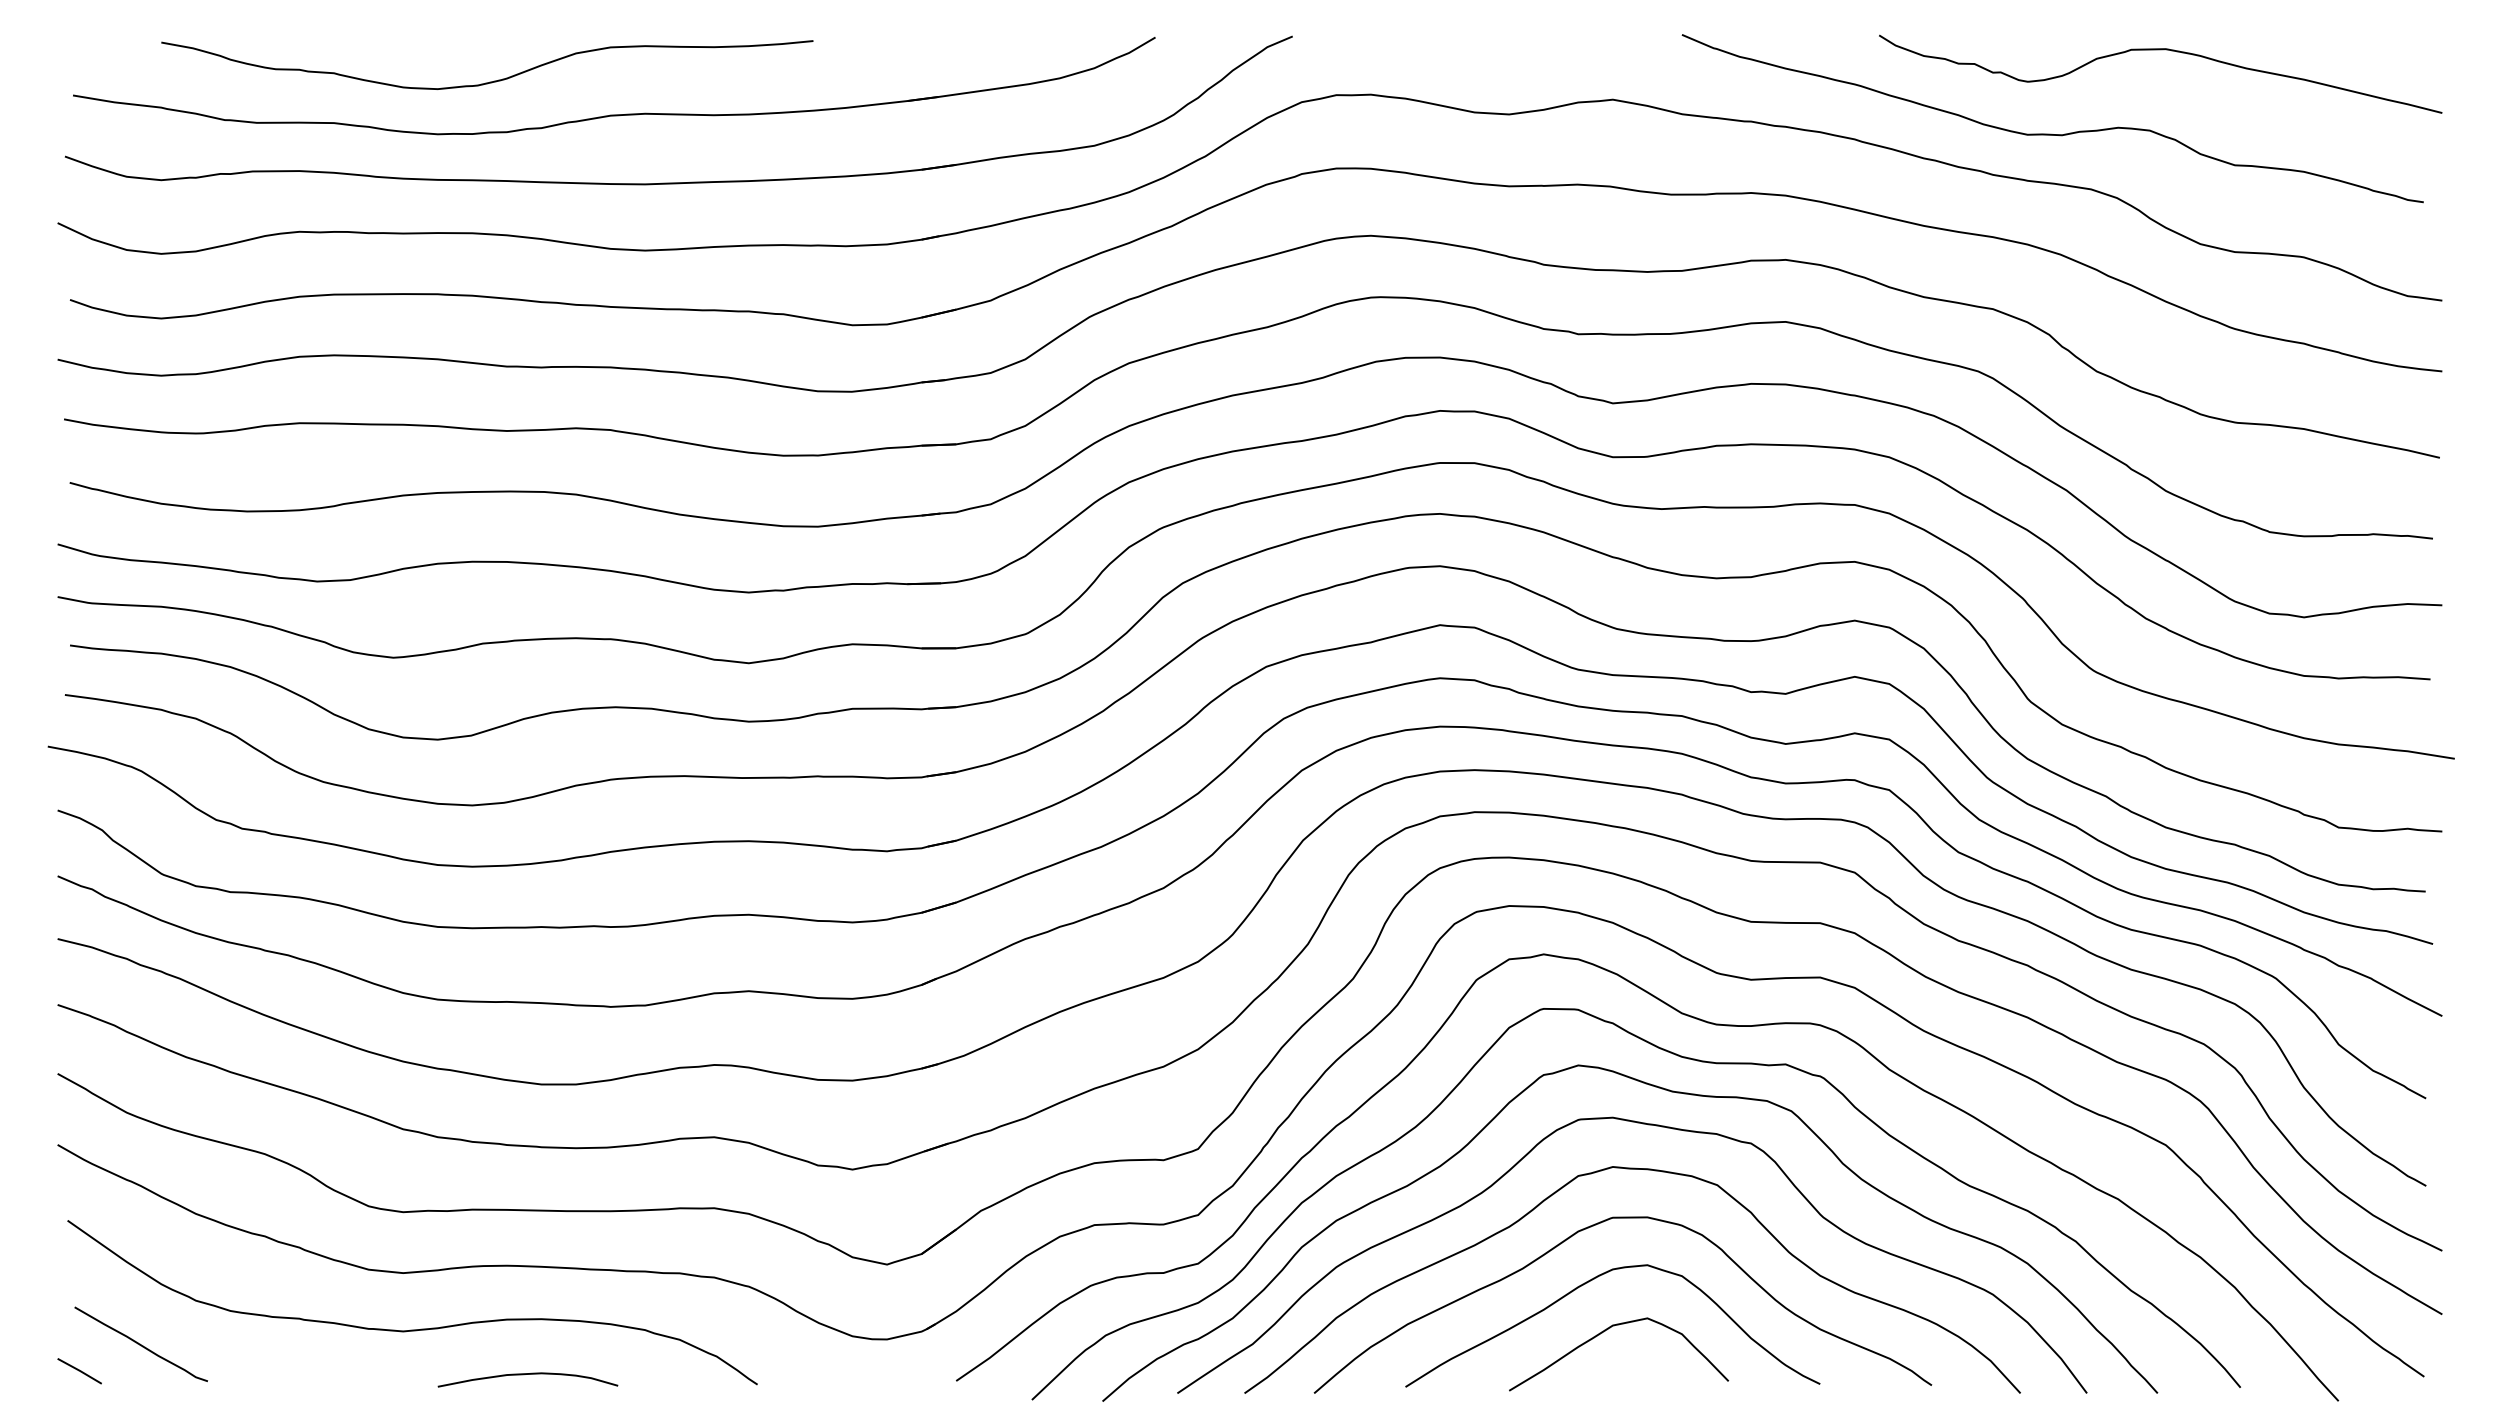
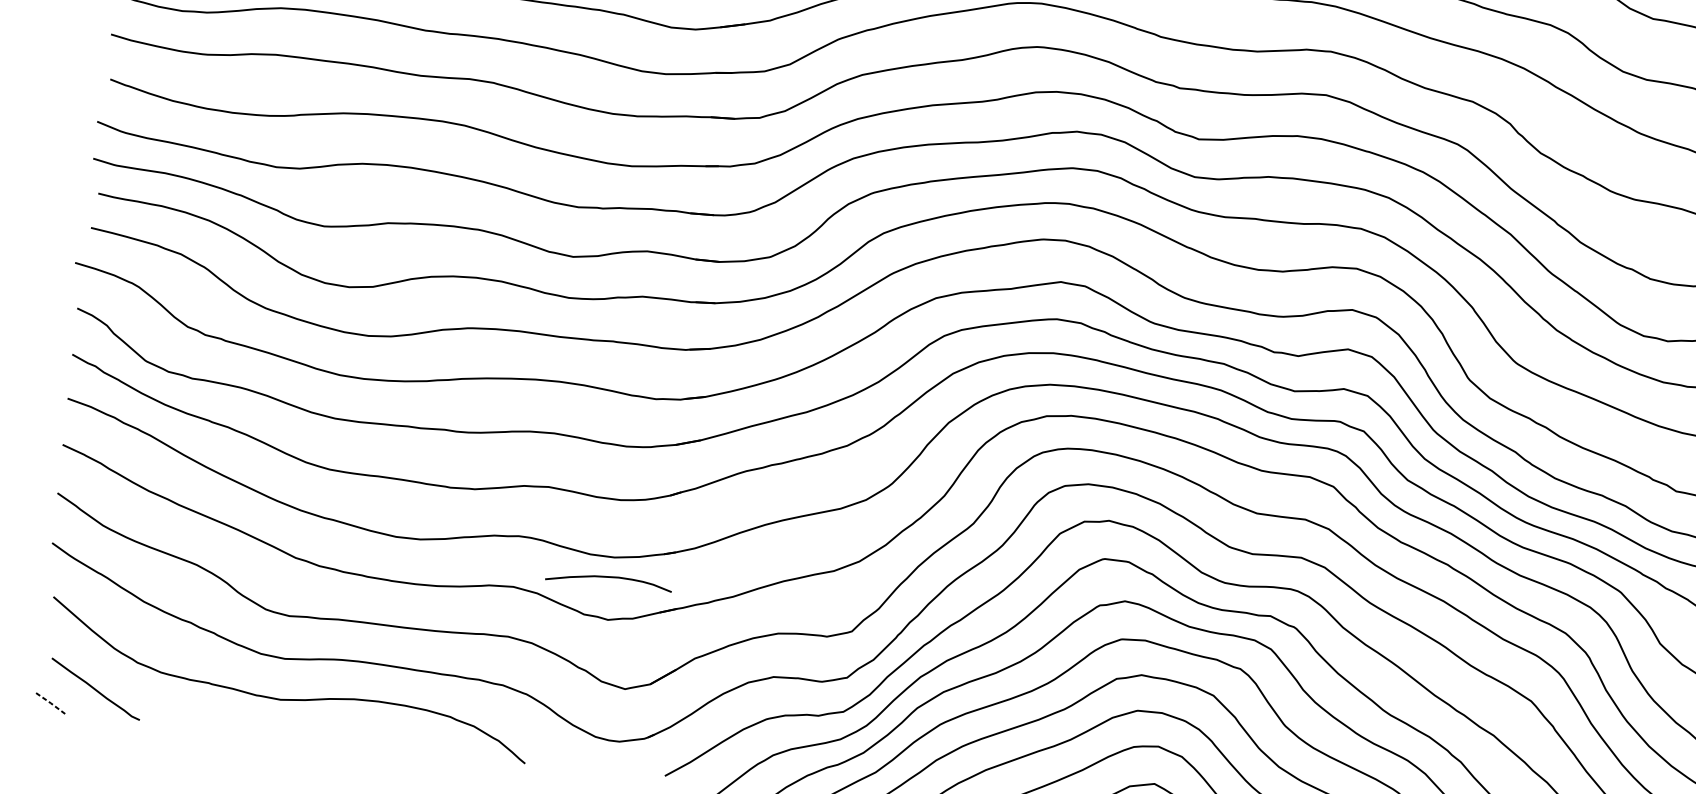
line: (80, 1370) -> (51, 703), solid -> dashed
curve: (527, 1374) -> (608, 577), moved

